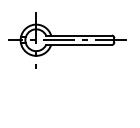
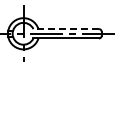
line: (78, 35) -> (65, 29), solid -> dashed

